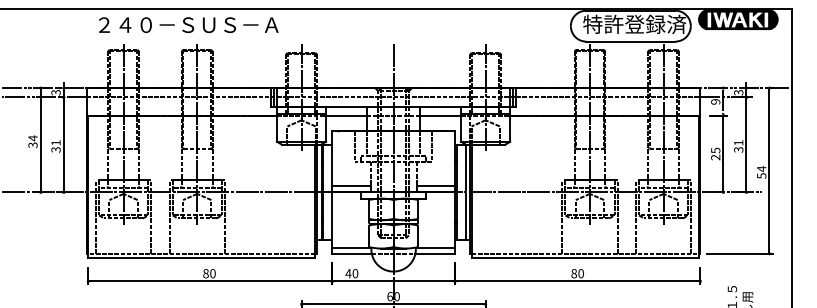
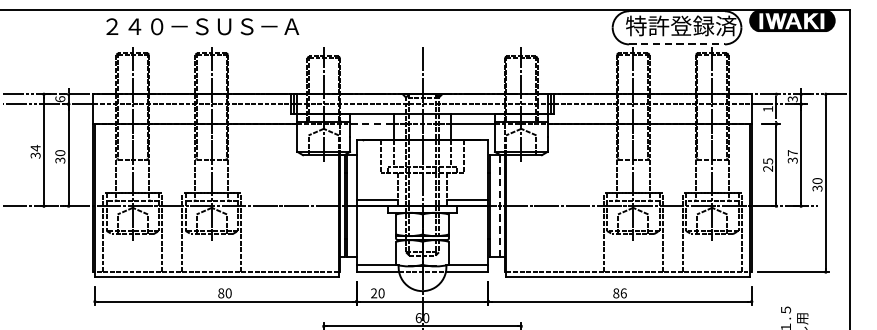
line: (630, 41) -> (676, 44), solid -> dashed
text: (55, 92) -> (59, 99), 3 -> 6
text: (715, 101) -> (767, 108), 9 -> 1
line: (346, 115) -> (371, 123), solid -> dashed
text: (55, 142) -> (59, 152), 31 -> 30
text: (738, 142) -> (792, 152), 31 -> 37
text: (761, 172) -> (817, 184), 54 -> 30
line: (465, 192) -> (499, 206), solid -> dashed
text: (348, 273) -> (374, 293), 40 -> 20
text: (581, 273) -> (624, 293), 80 -> 86

